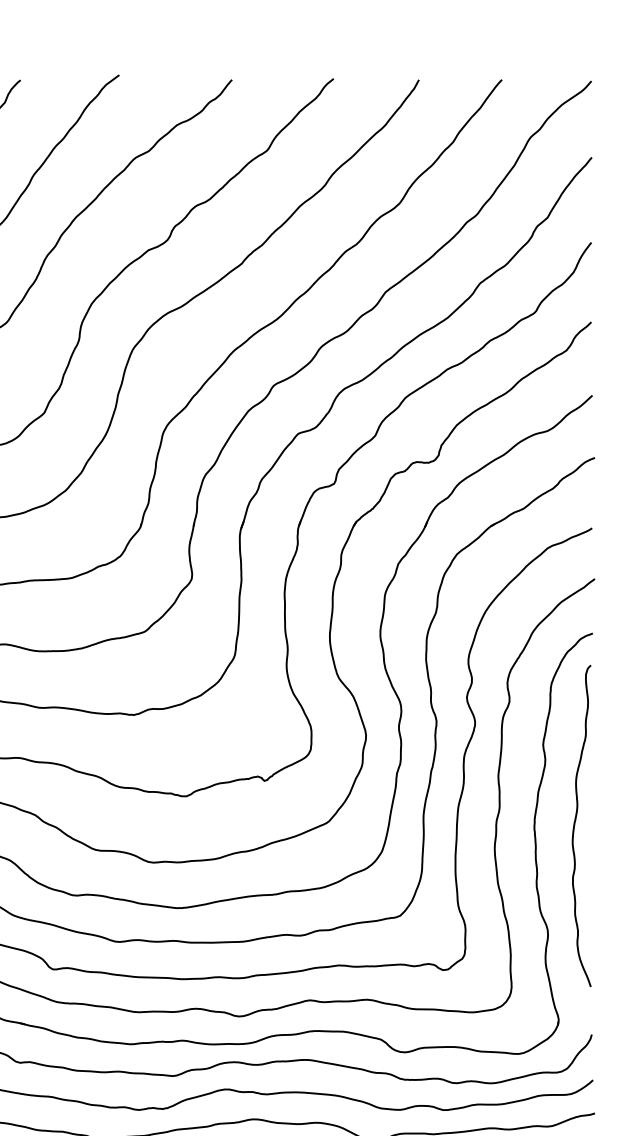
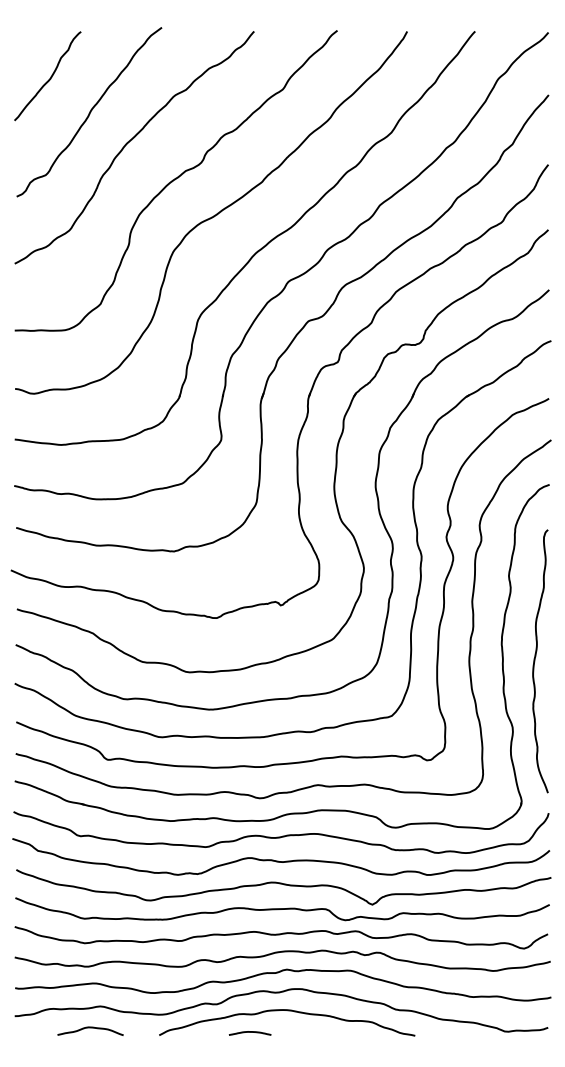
curve: (575, 826) -> (535, 661), moved

